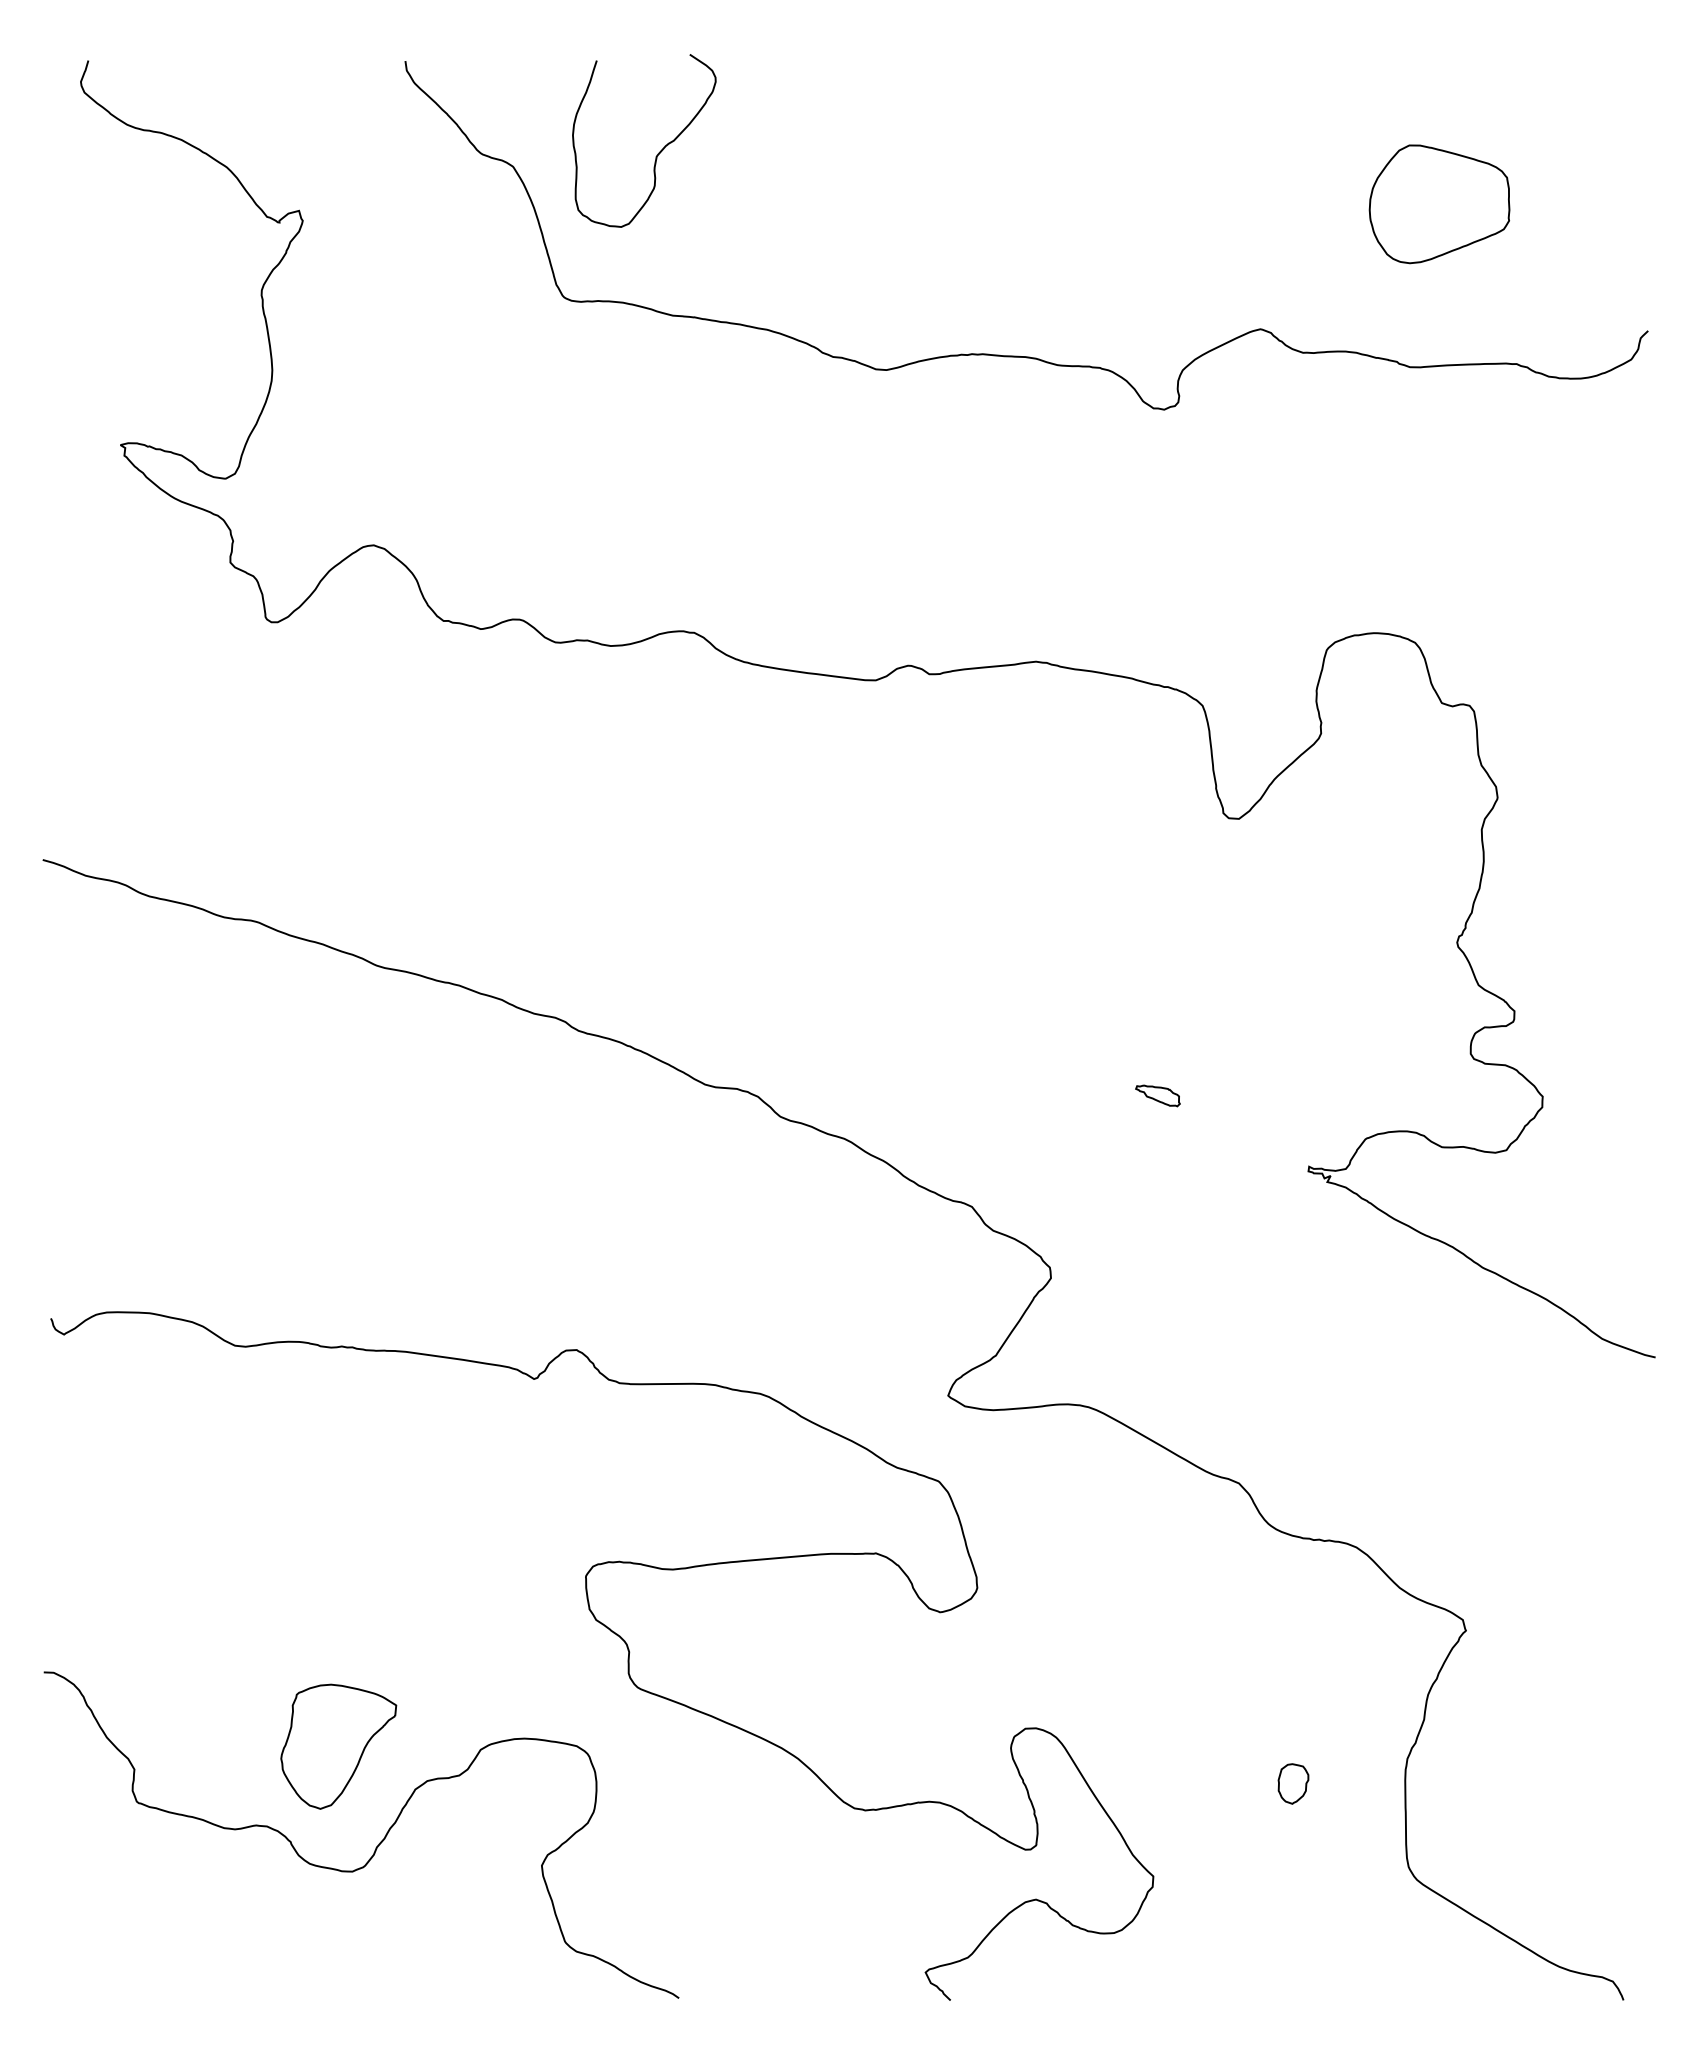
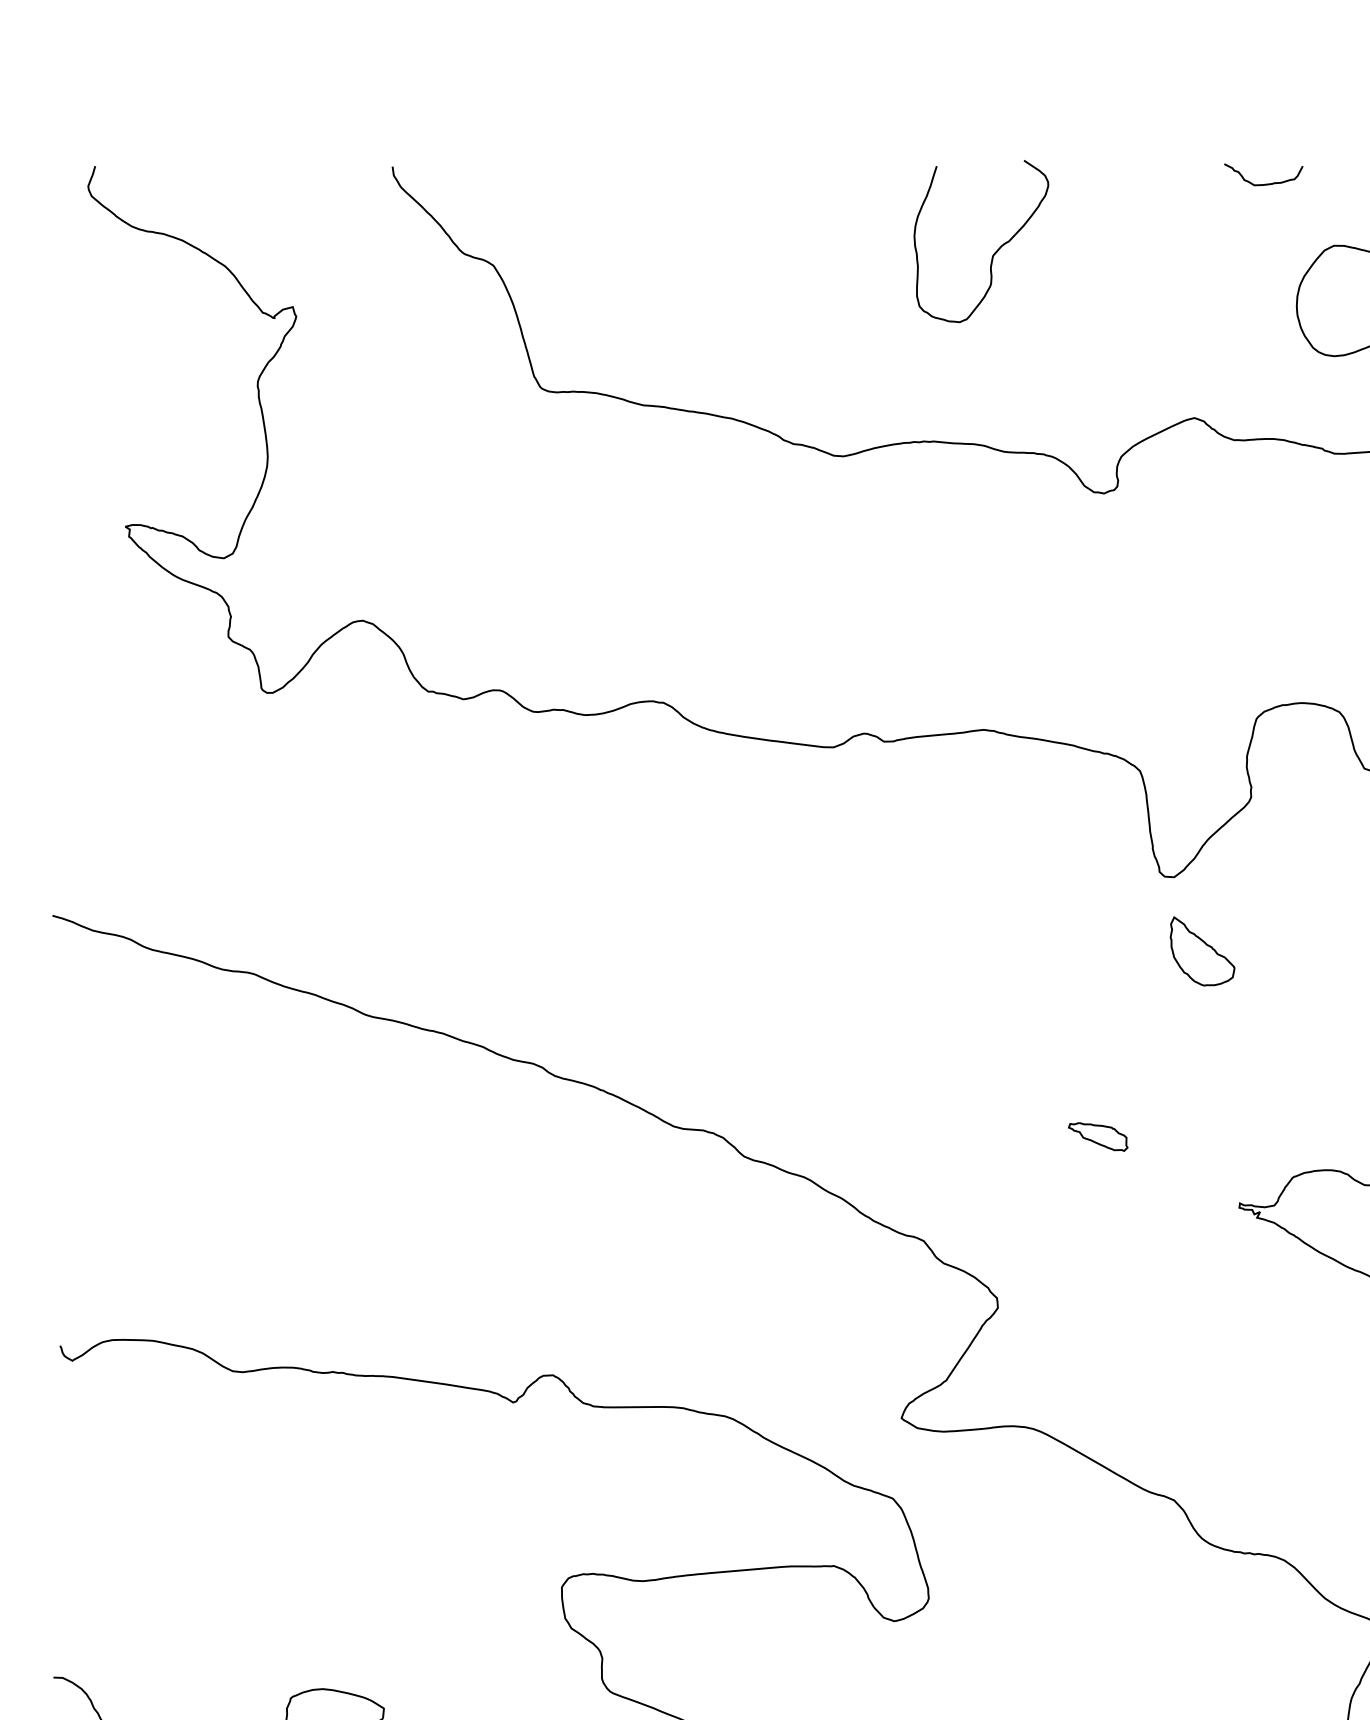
curve: (1334, 79) -> (1263, 183), added
curve: (657, 153) -> (993, 253), moved
part: (1269, 897) -> (1202, 950), added
part: (1157, 1095) -> (1097, 1136), size x1.43

